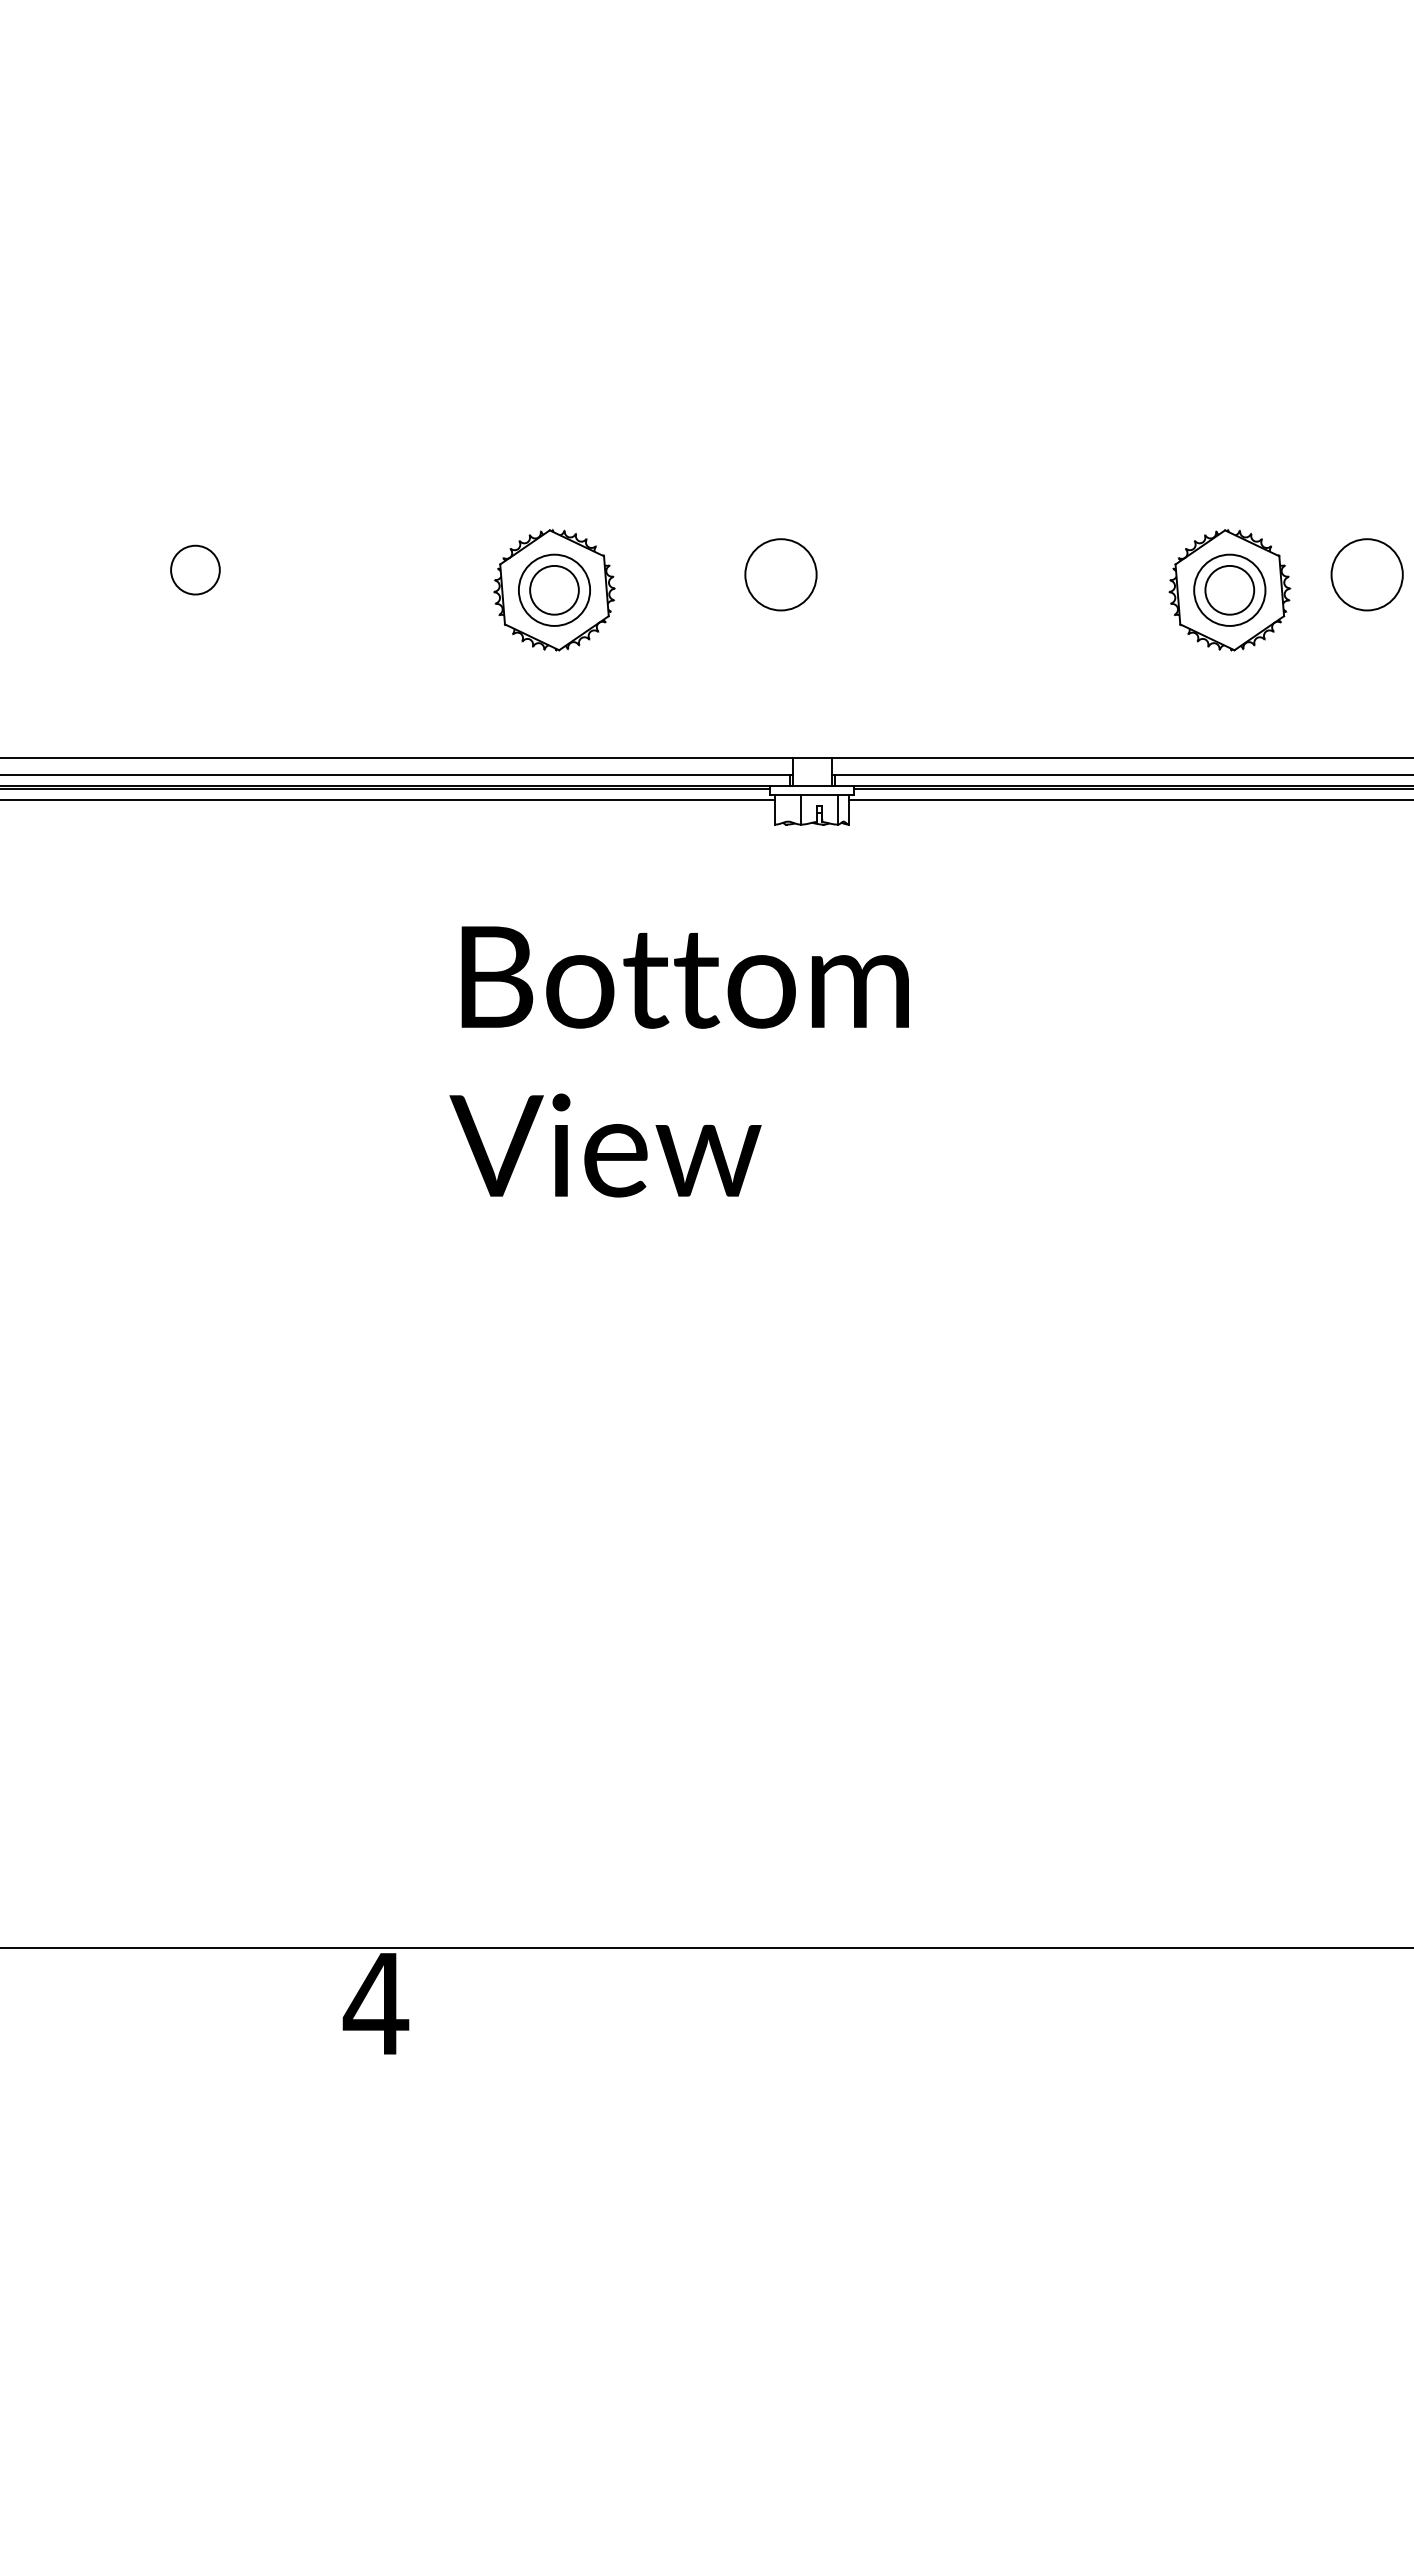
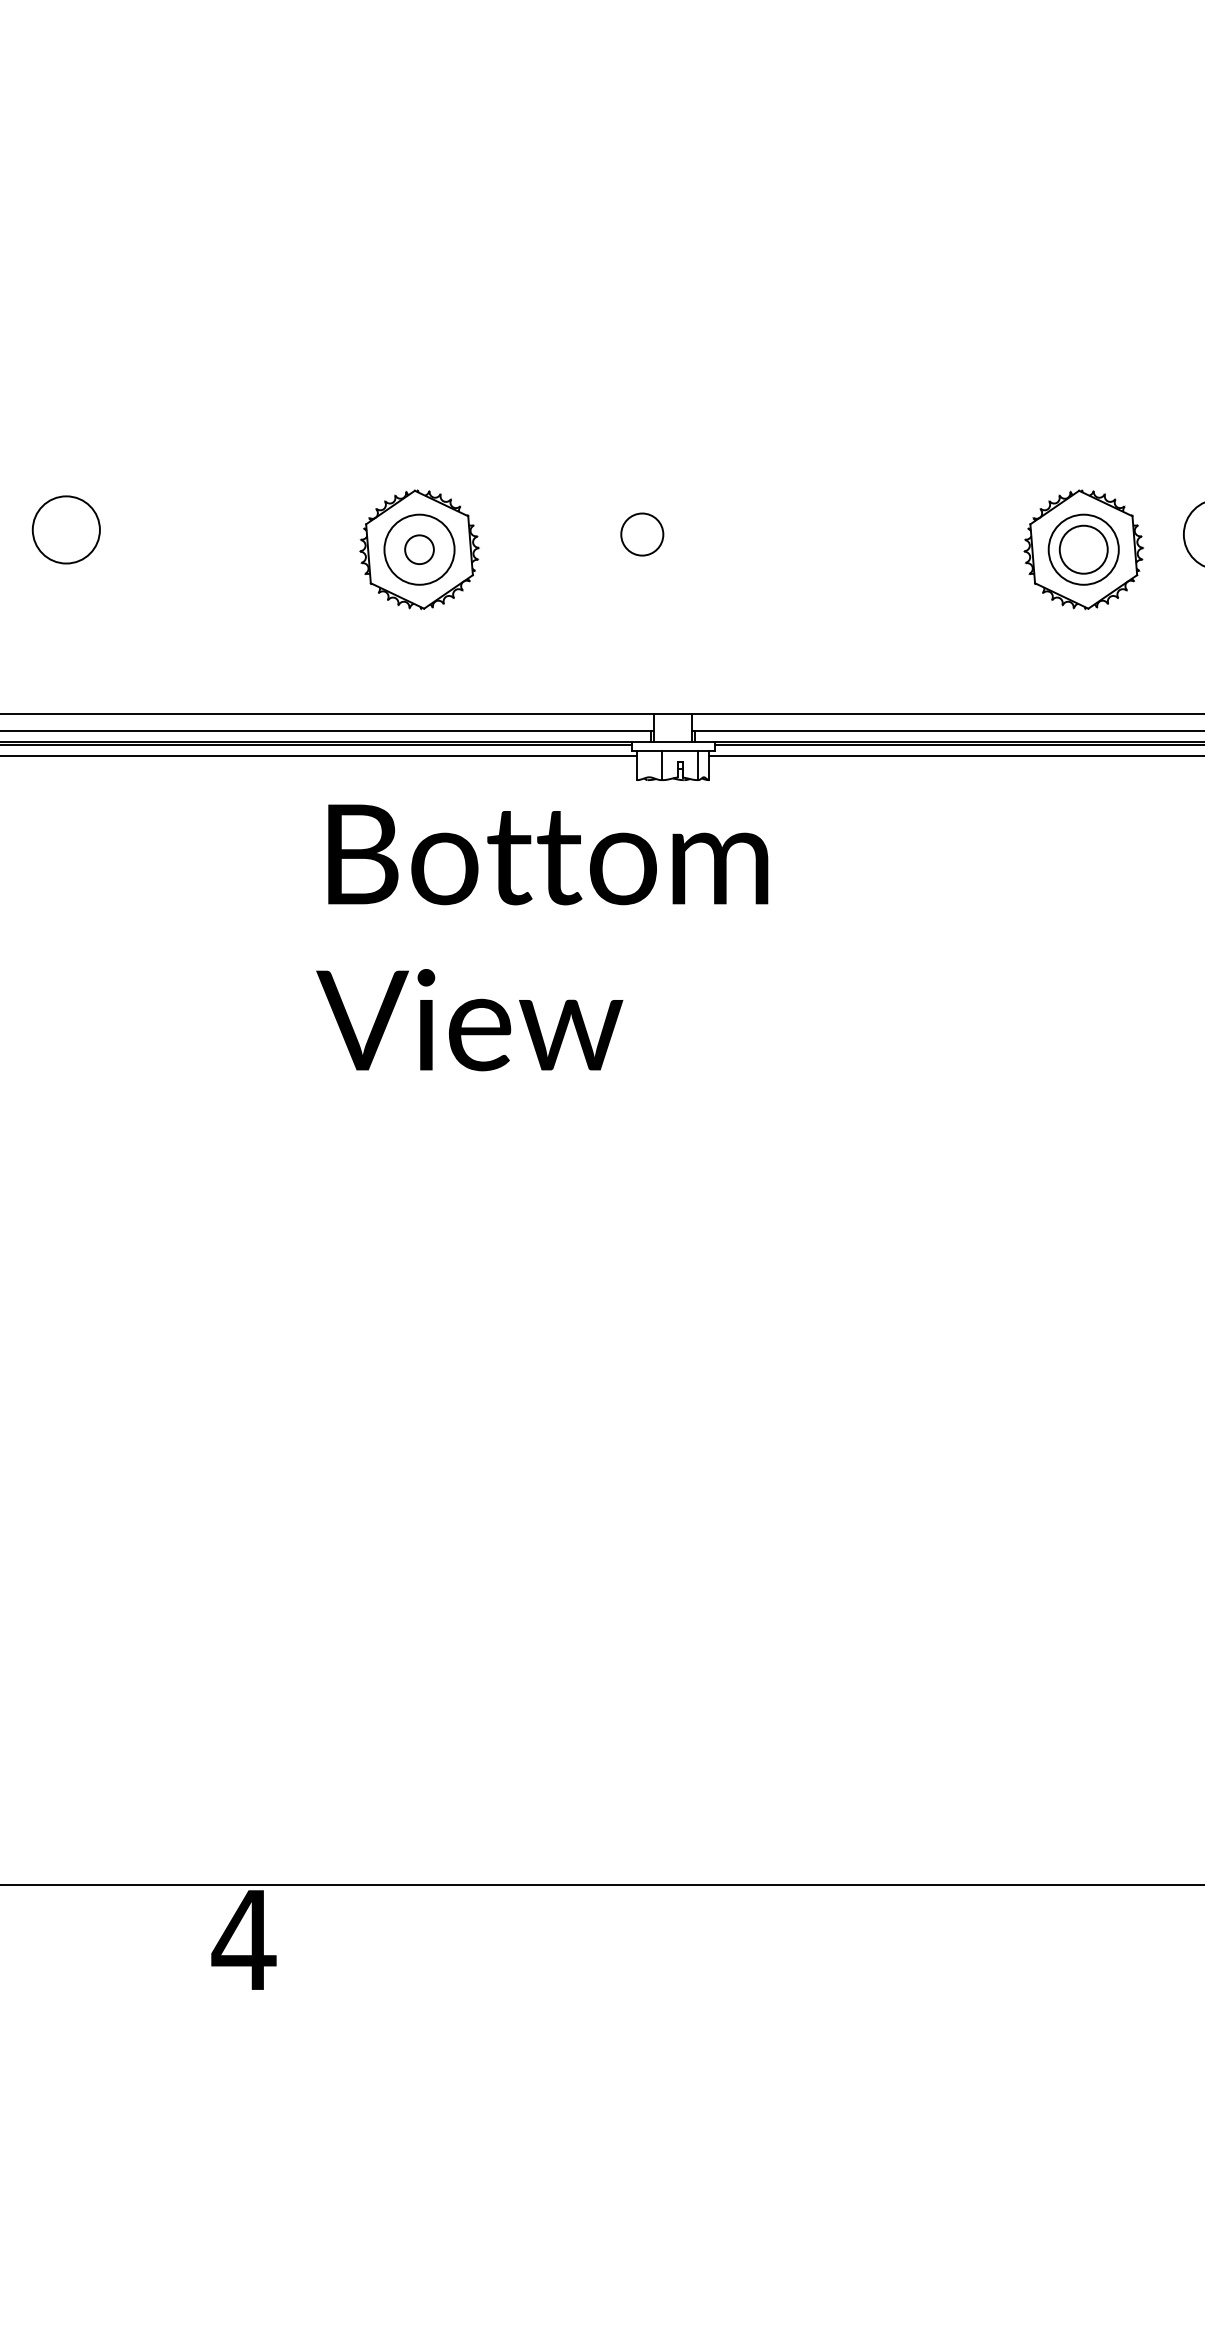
circle: (195, 569) -> (66, 529), size x1.4
circle: (780, 574) -> (641, 534), size x0.6
circle: (554, 589) -> (419, 548), size x0.6
text: (678, 1061) -> (541, 937), moved

